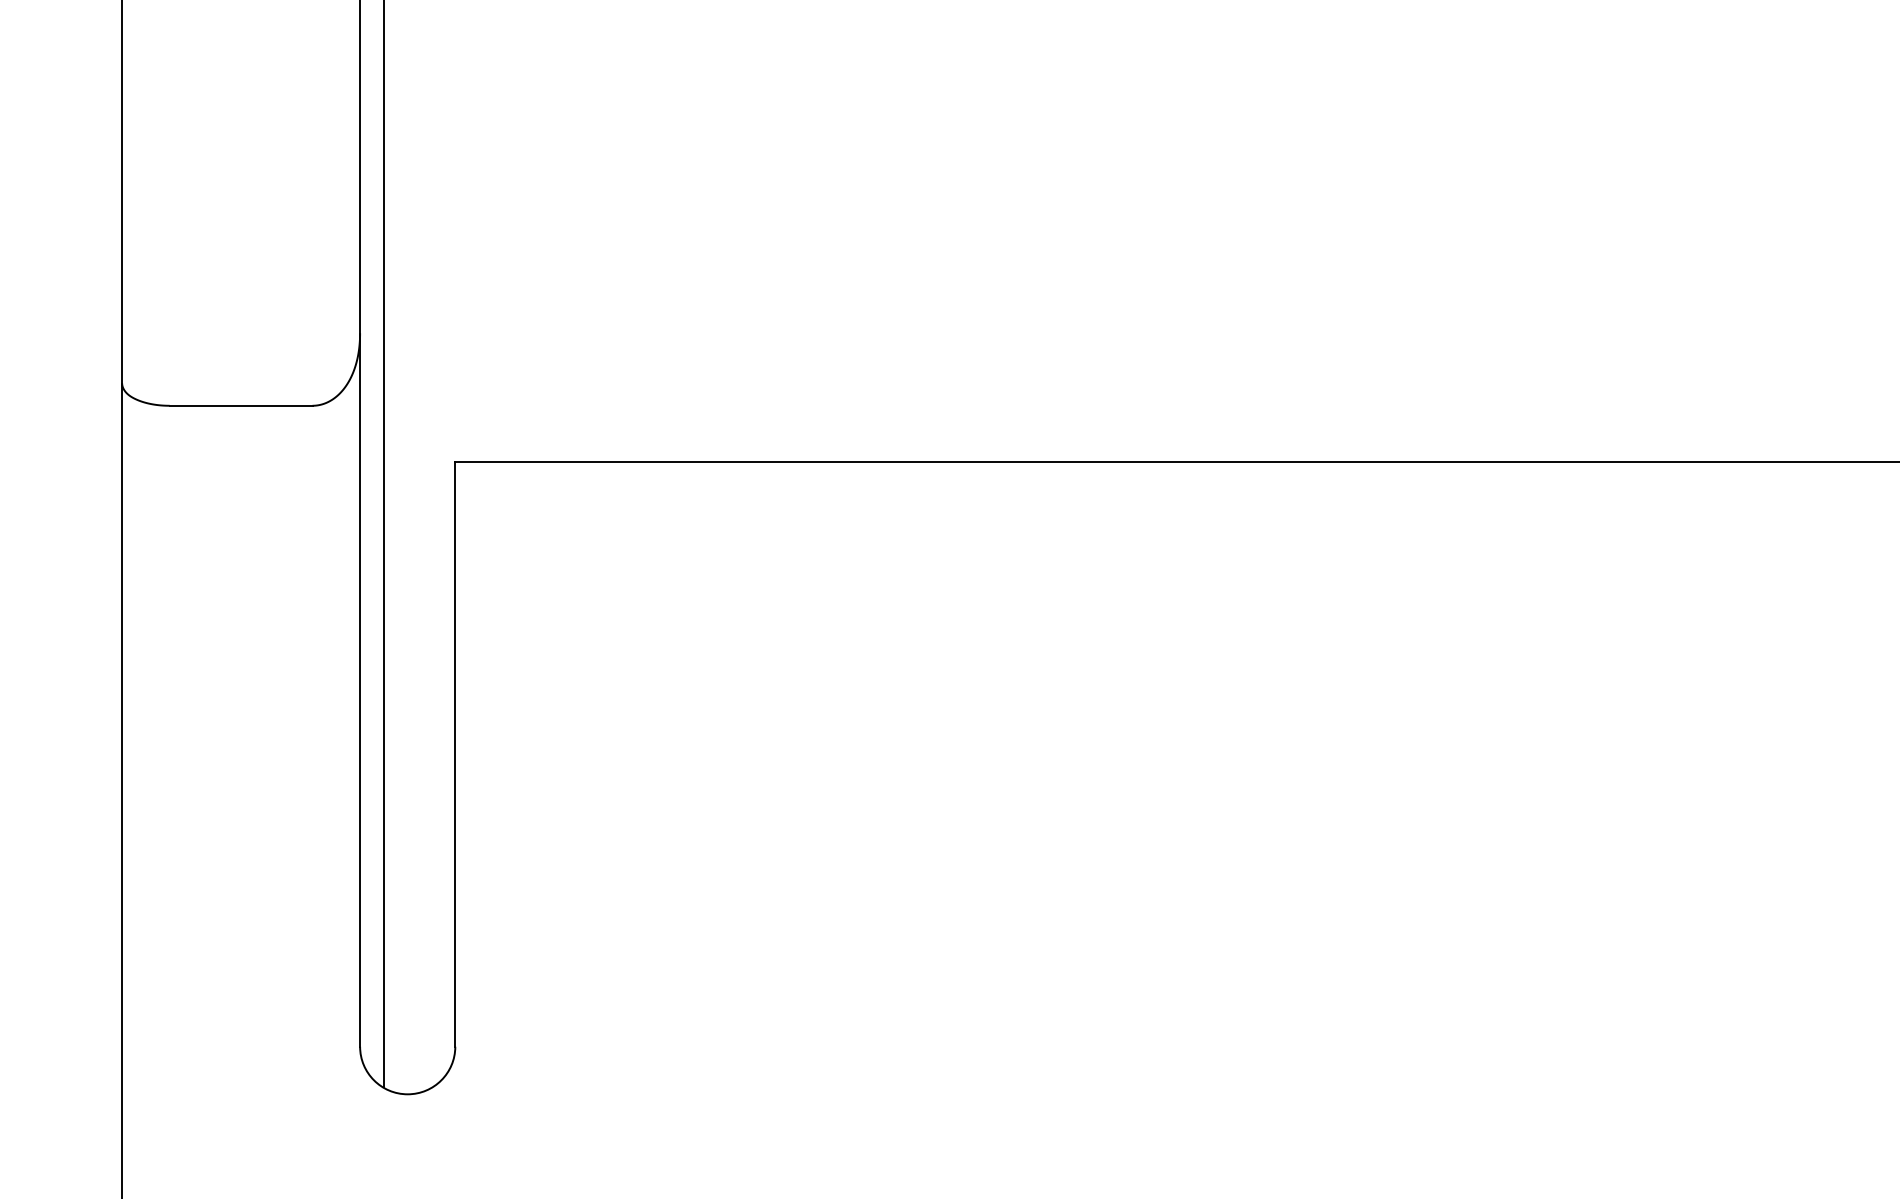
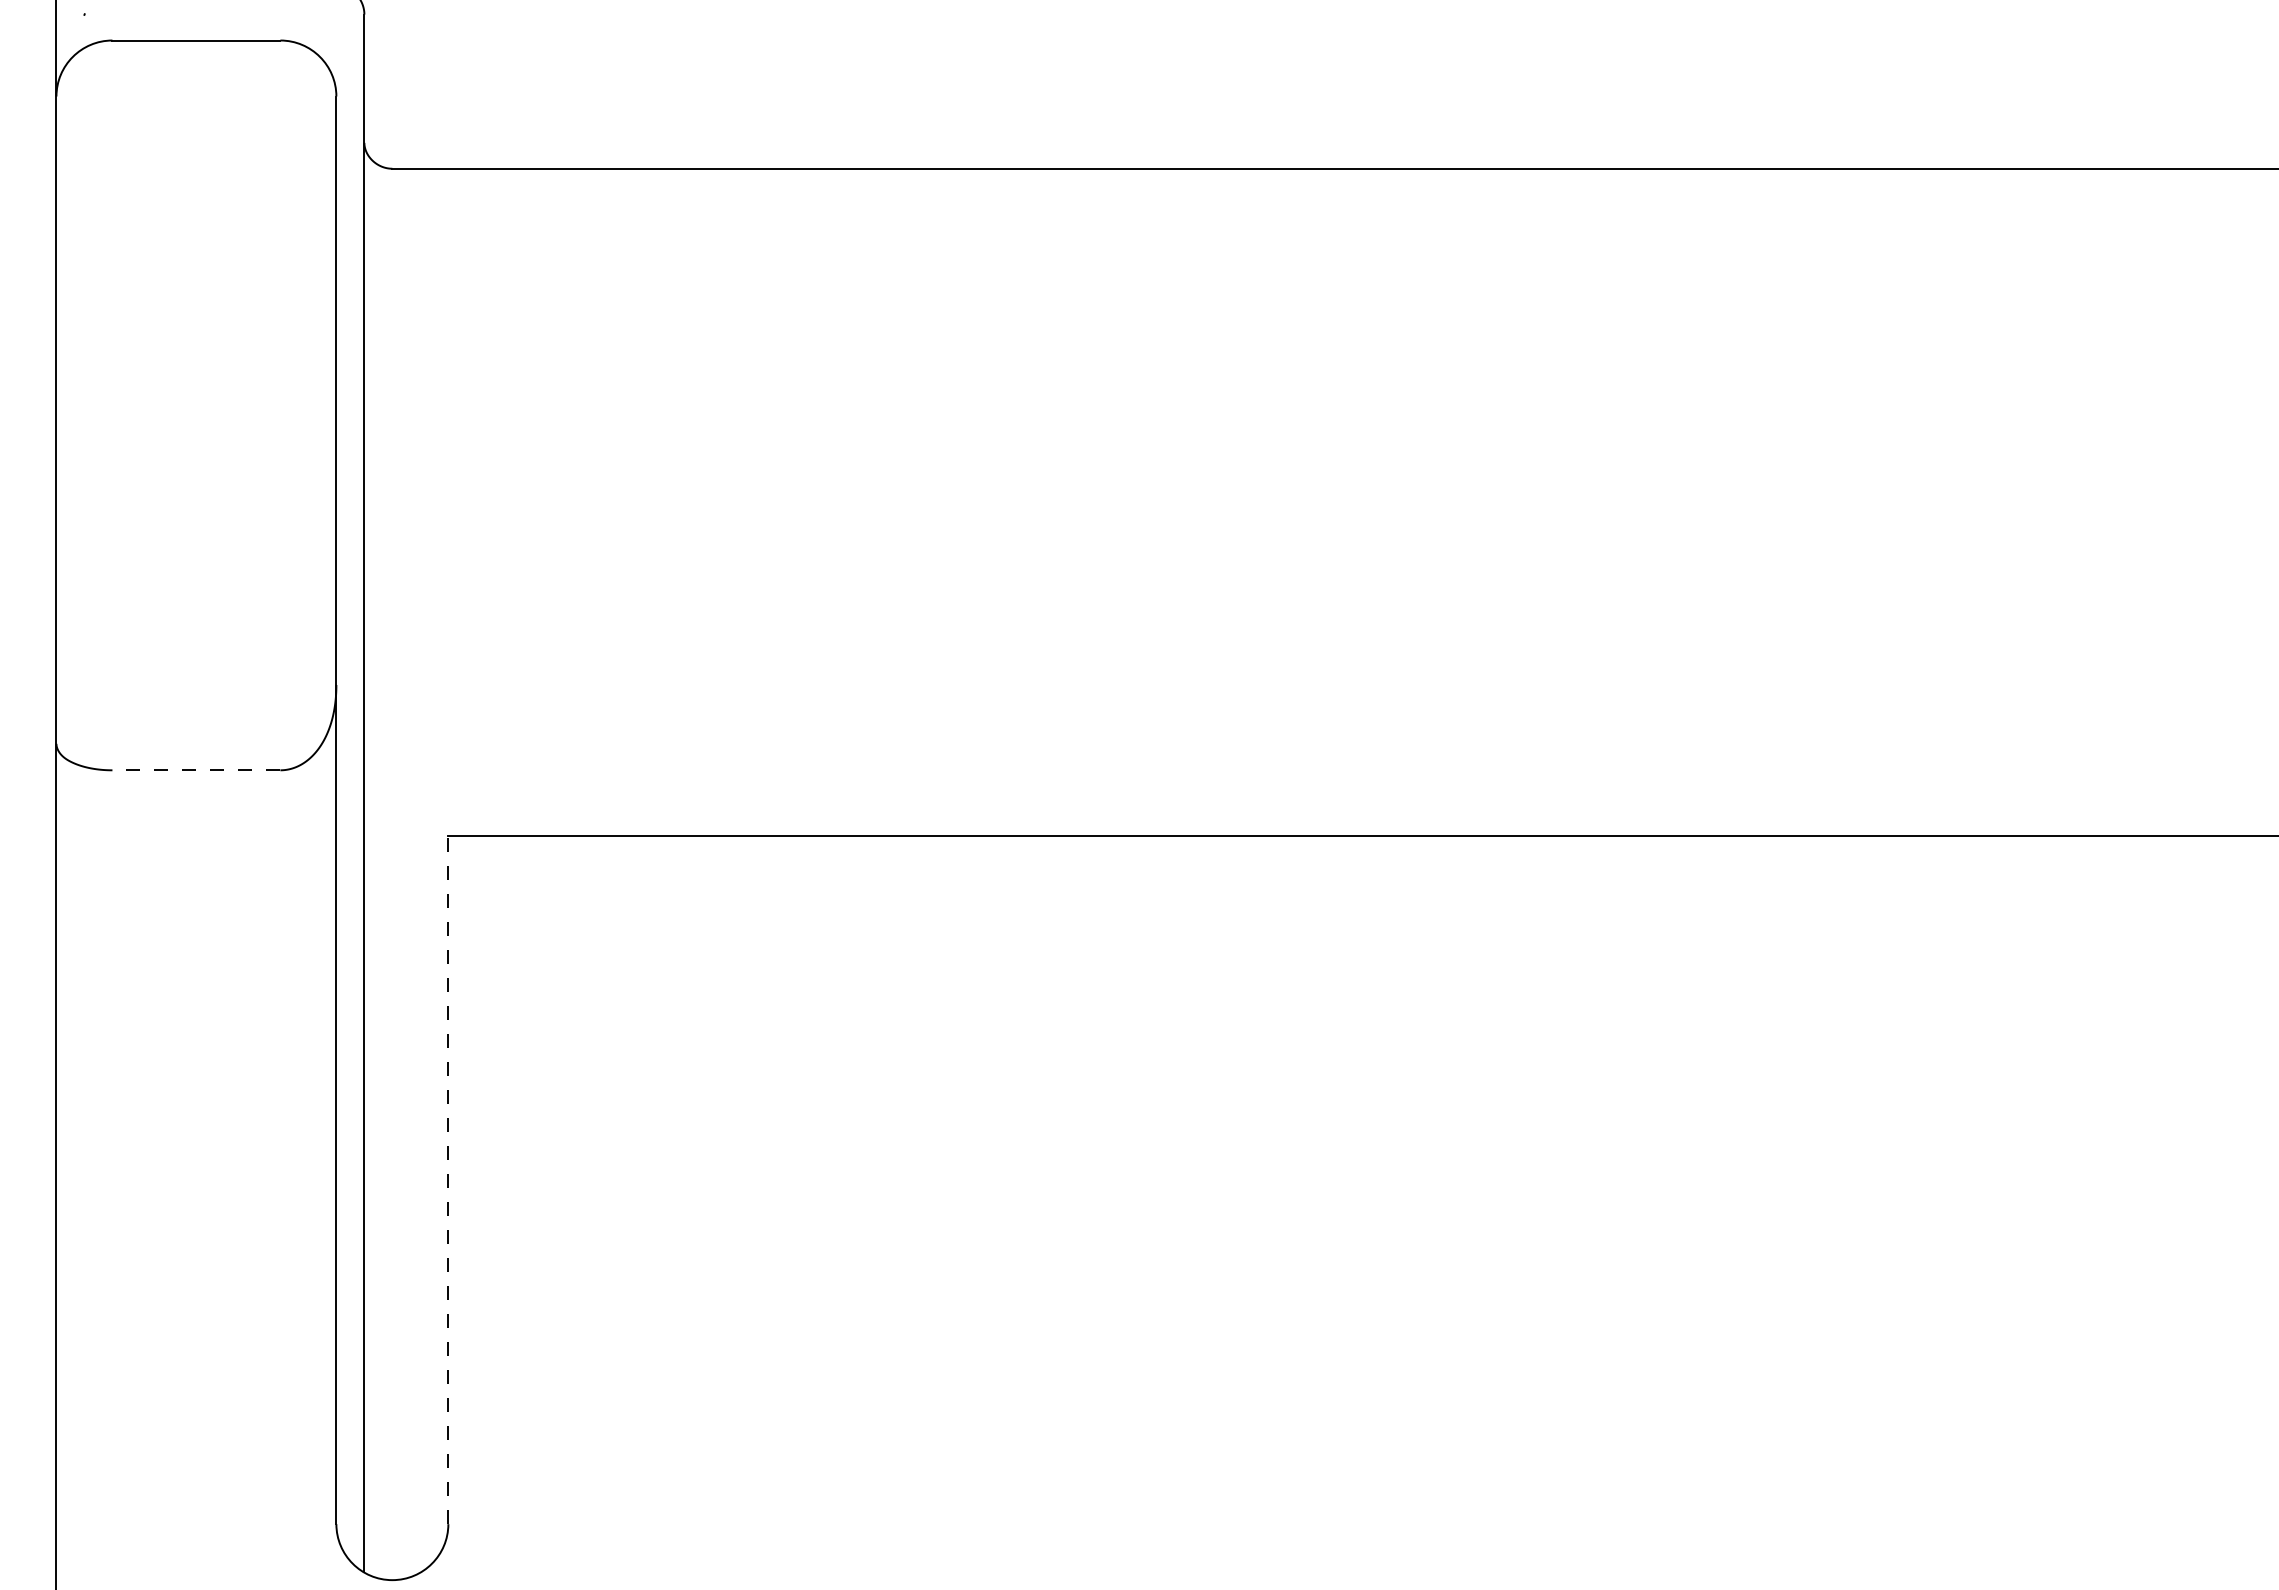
line: (241, 405) -> (196, 770), solid -> dashed
line: (455, 754) -> (448, 1180), solid -> dashed

